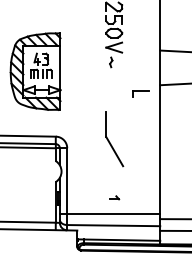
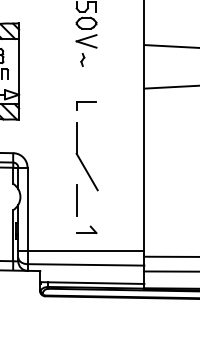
part: (140, 93) -> (85, 105), moved
line: (106, 174) -> (76, 200), added
part: (114, 197) -> (86, 229), size x1.67

